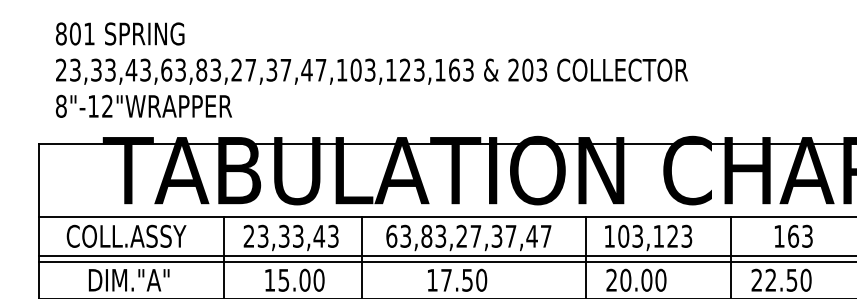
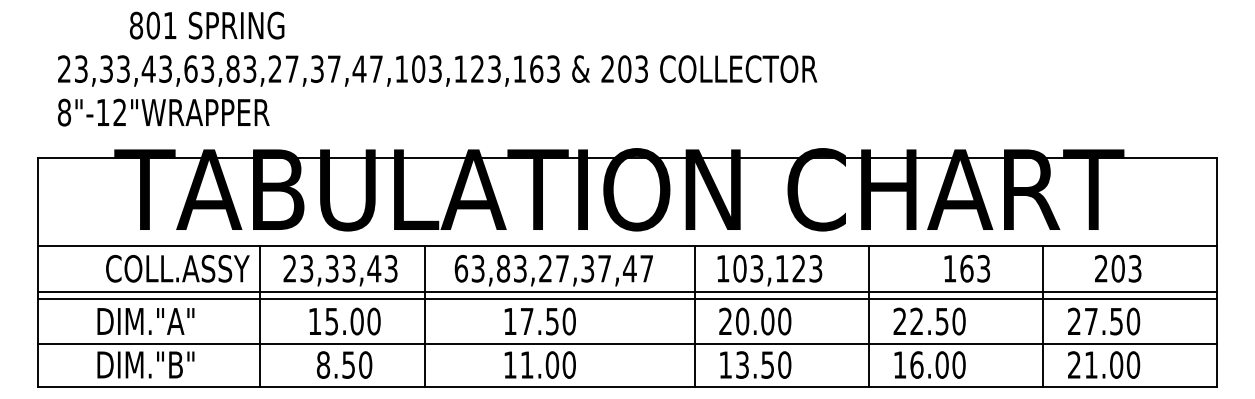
text: (120, 33) -> (207, 25), moved
text: (126, 236) -> (177, 268), moved
text: (793, 236) -> (966, 268), moved

